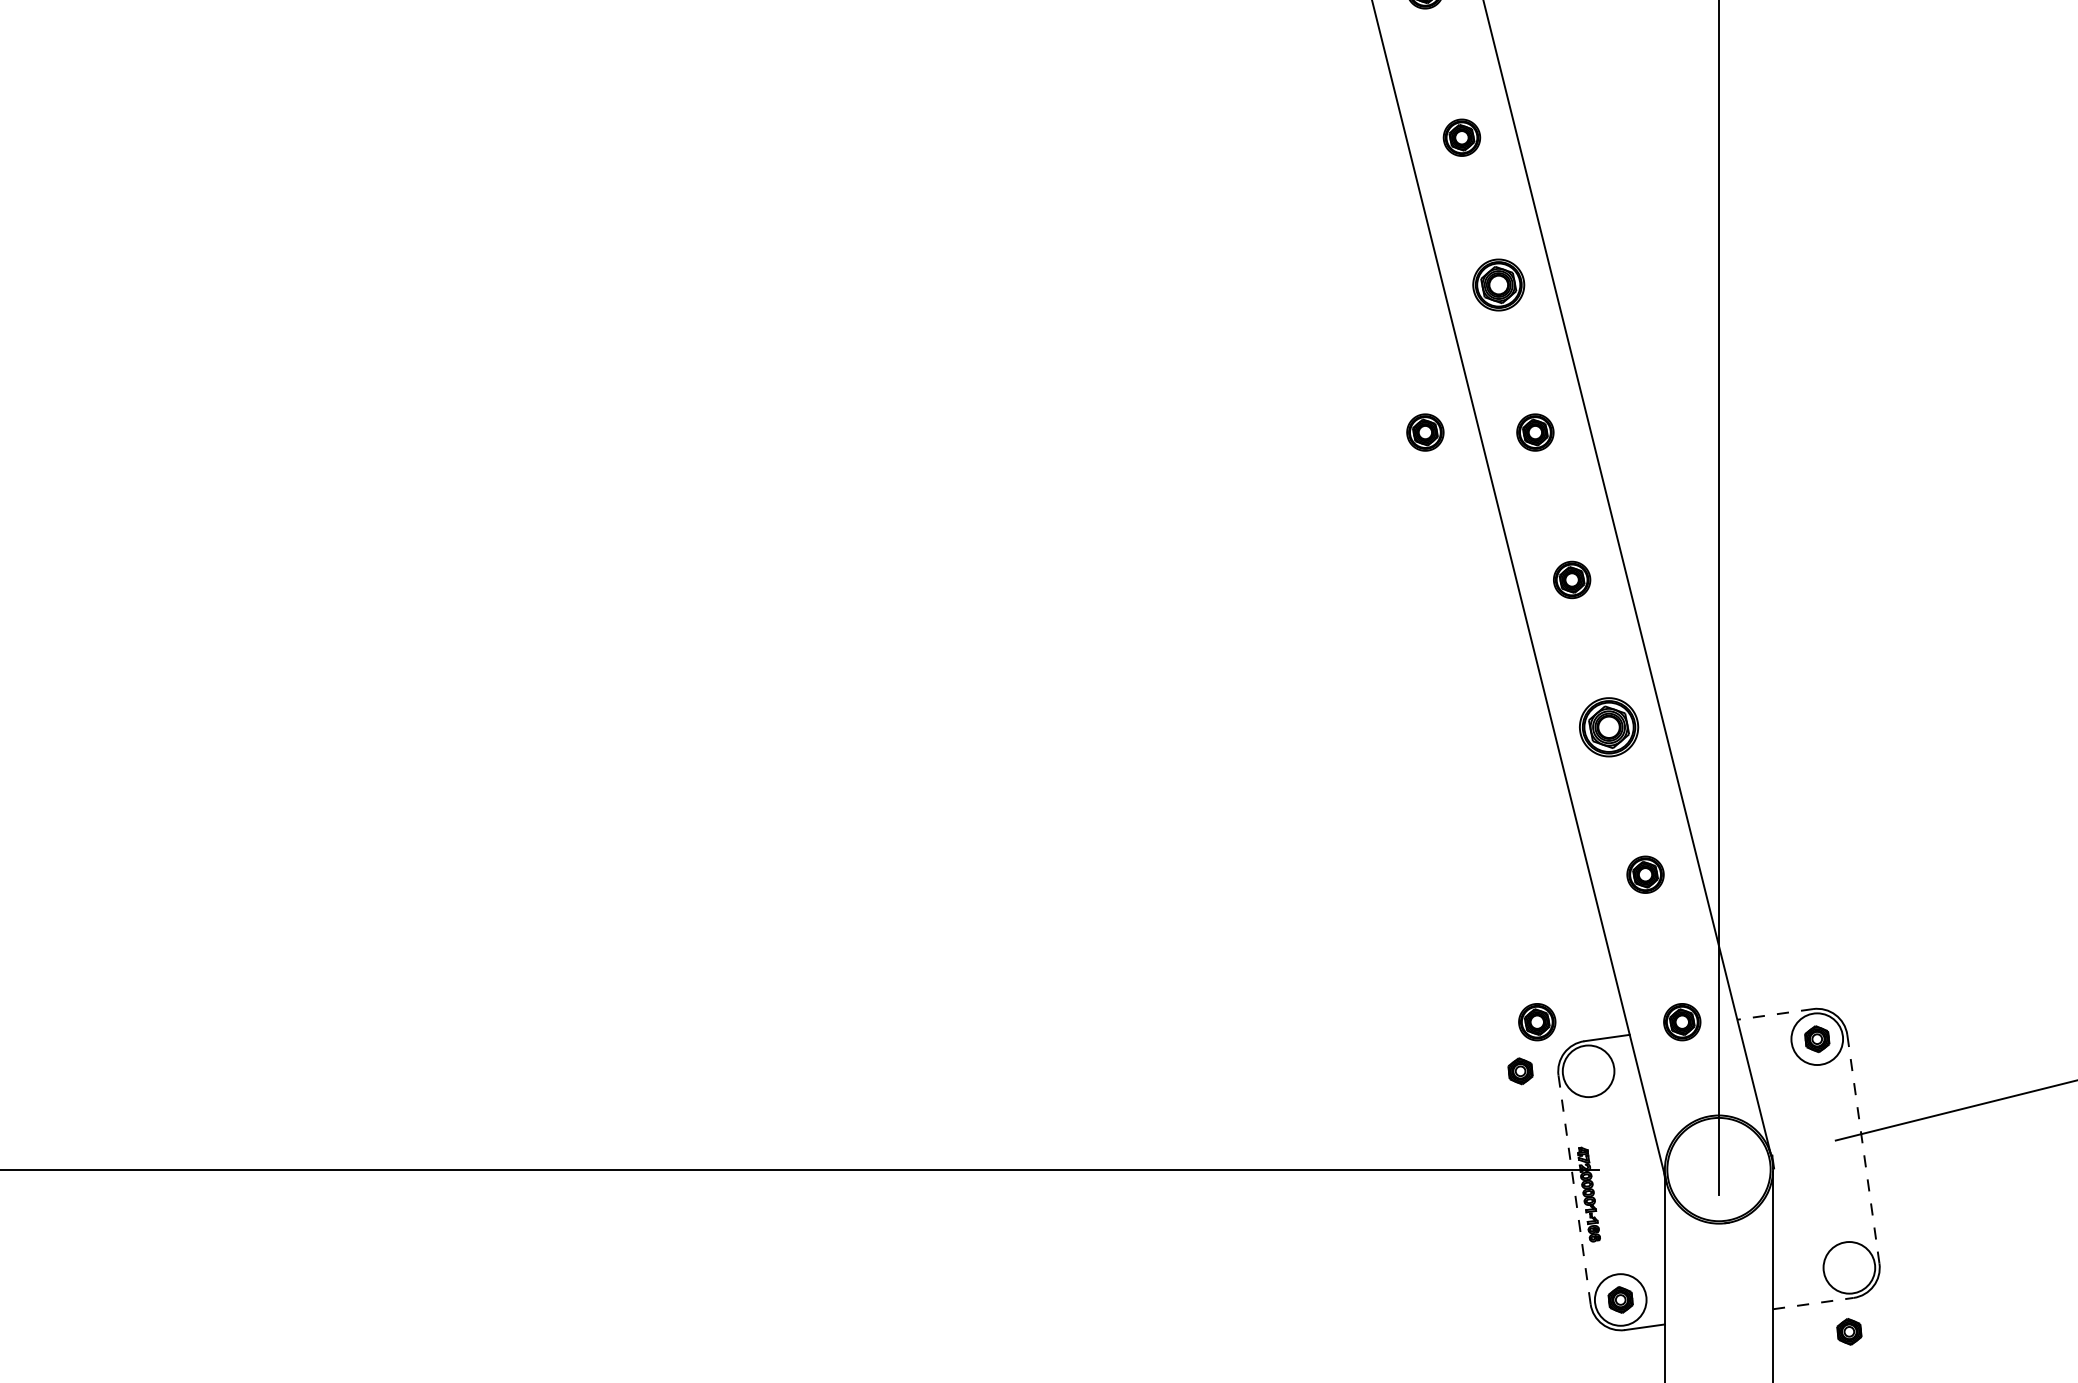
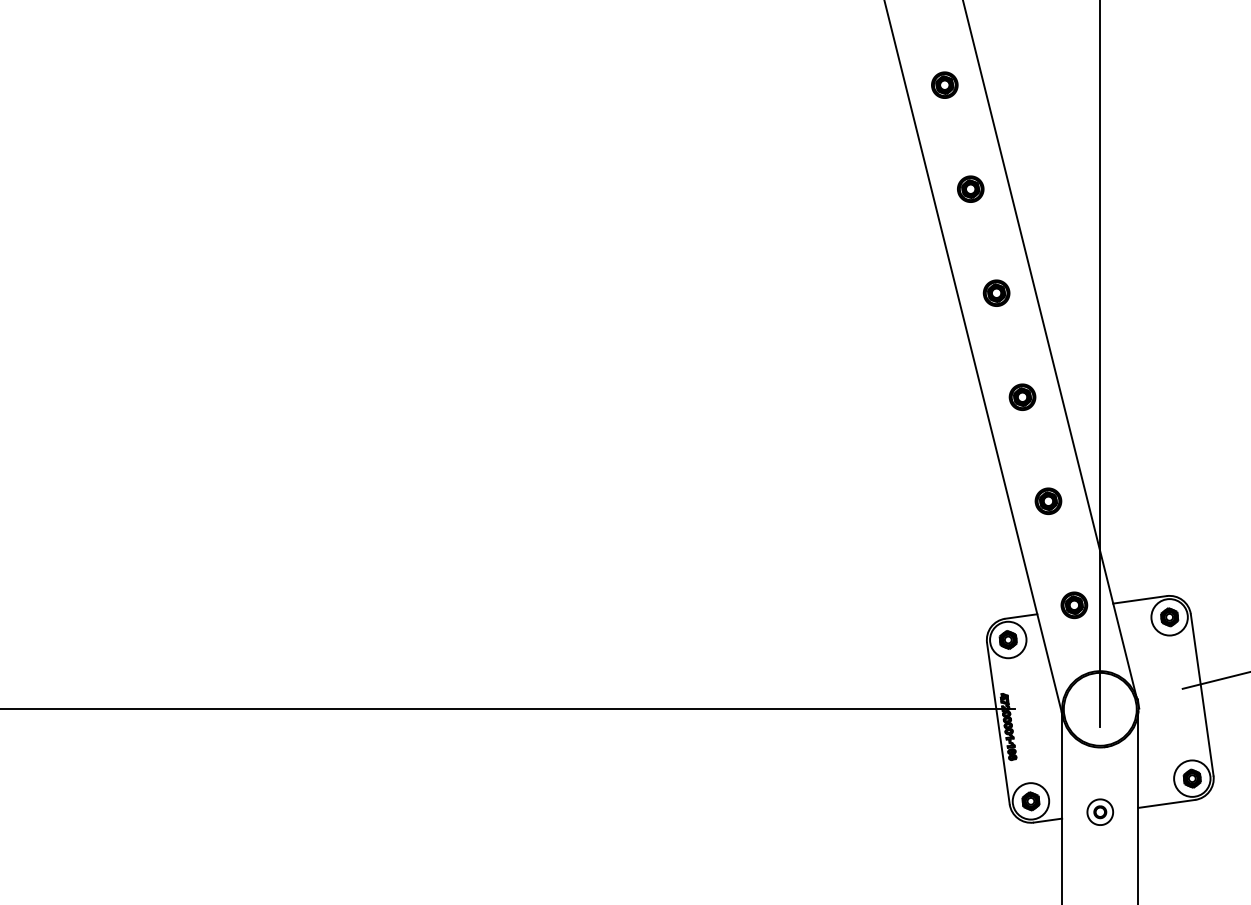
part: (1498, 285) -> (944, 85), size x0.71
part: (1425, 432) -> (893, 189), removed
part: (1608, 727) -> (1022, 397), size x0.62
line: (1774, 1014) -> (1139, 599), dashed -> solid
part: (1537, 1022) -> (972, 605), removed
part: (1520, 1071) -> (1008, 640), moved
line: (1863, 1148) -> (1202, 694), dashed -> solid
line: (1574, 1190) -> (998, 724), dashed -> solid
line: (1813, 1303) -> (1166, 803), dashed -> solid
part: (1718, 1315) -> (1099, 812), added
part: (1849, 1331) -> (1192, 778), moved

